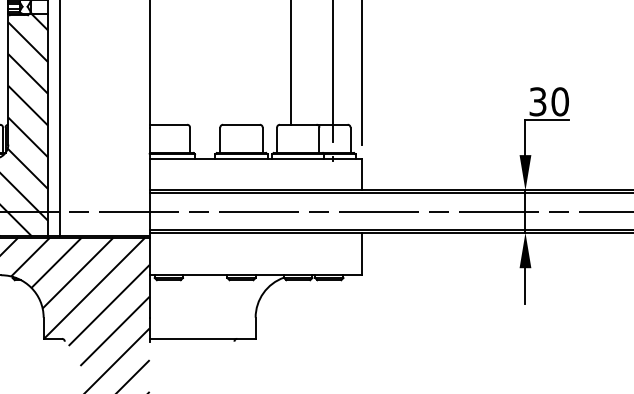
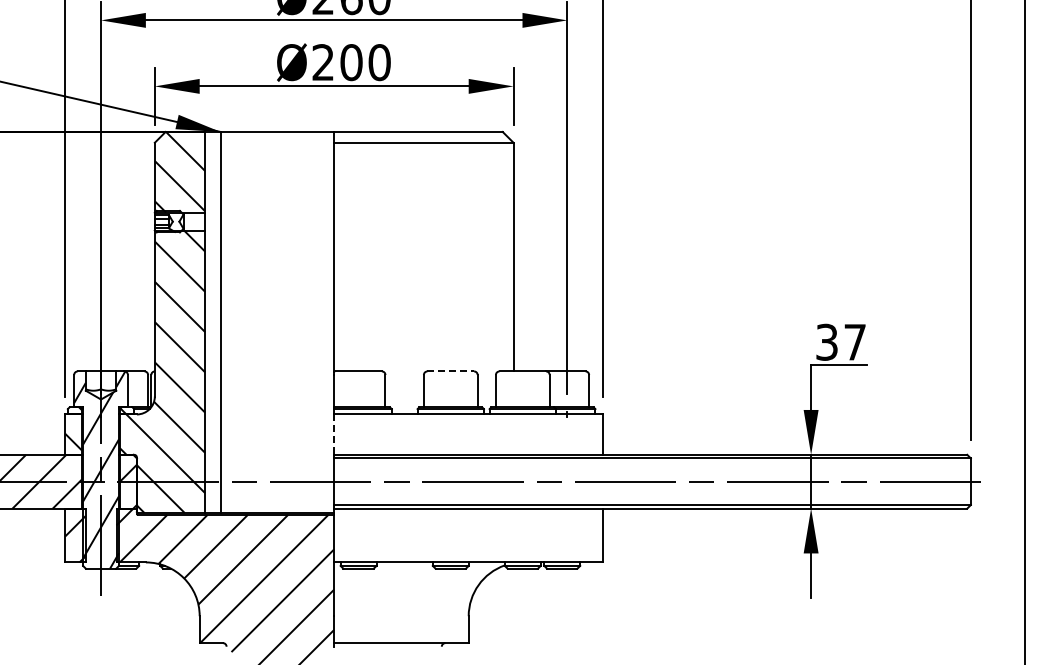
text: (560, 101) -> (855, 341), 30 -> 37
line: (242, 124) -> (451, 371), solid -> dashed
line: (149, 175) -> (334, 435), solid -> dashed

